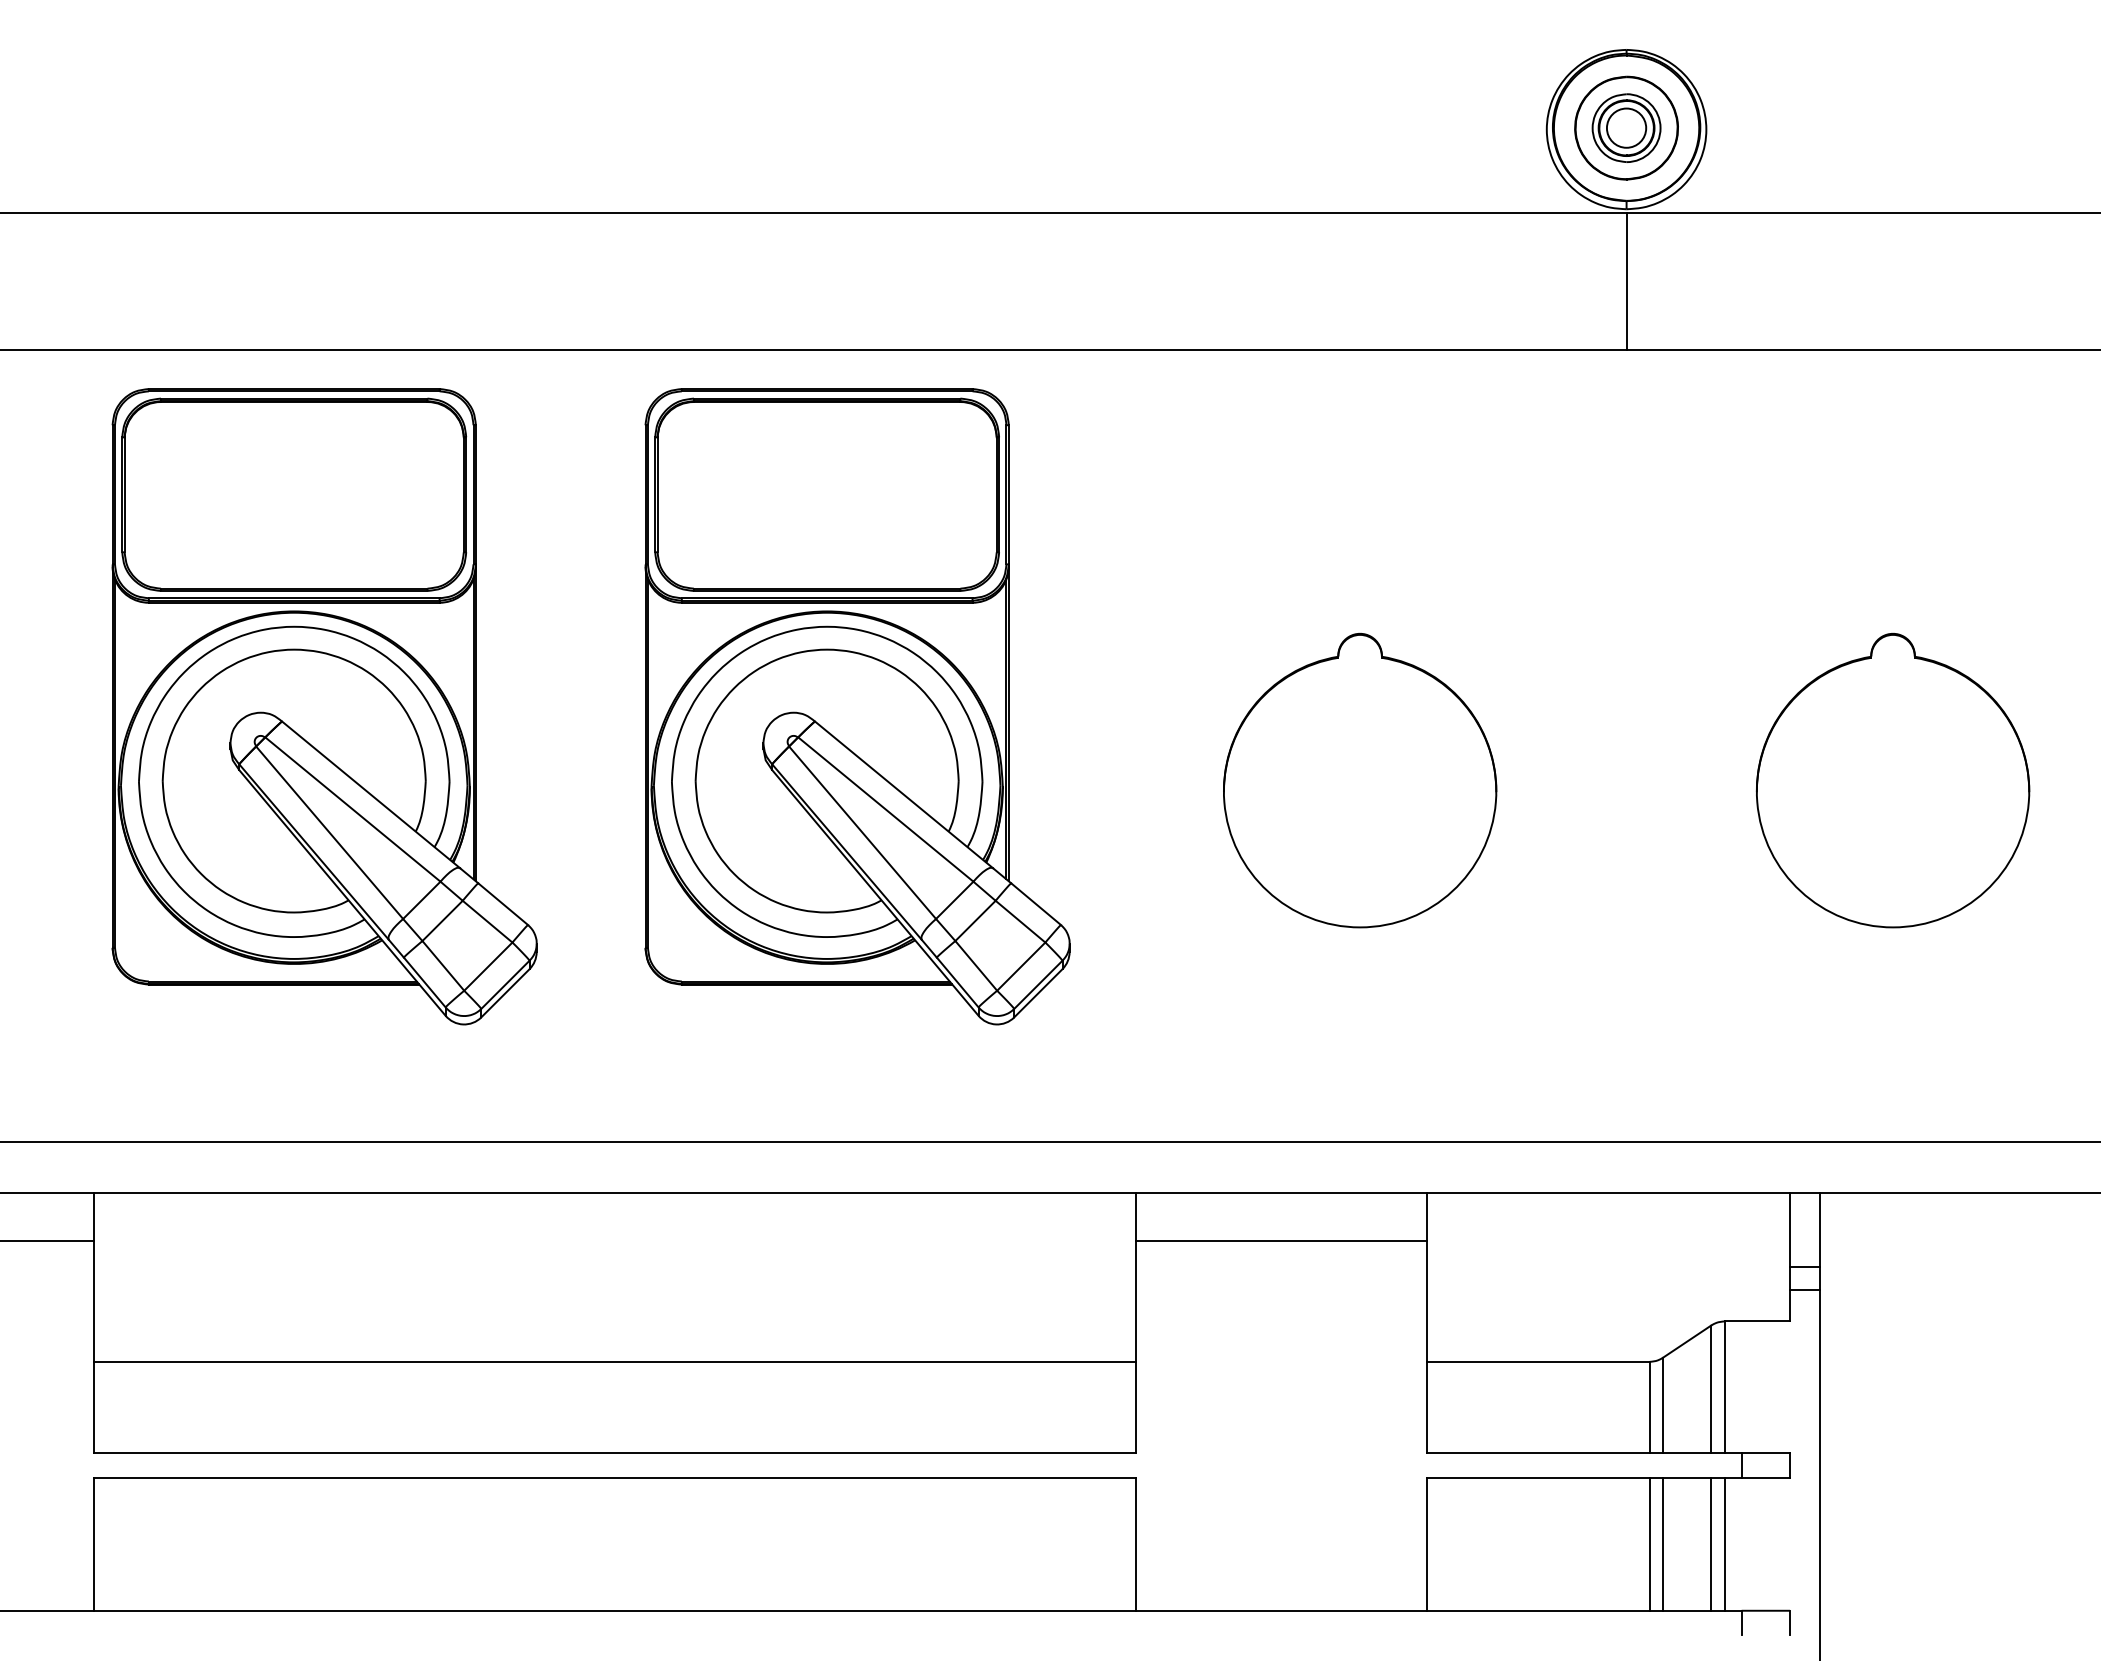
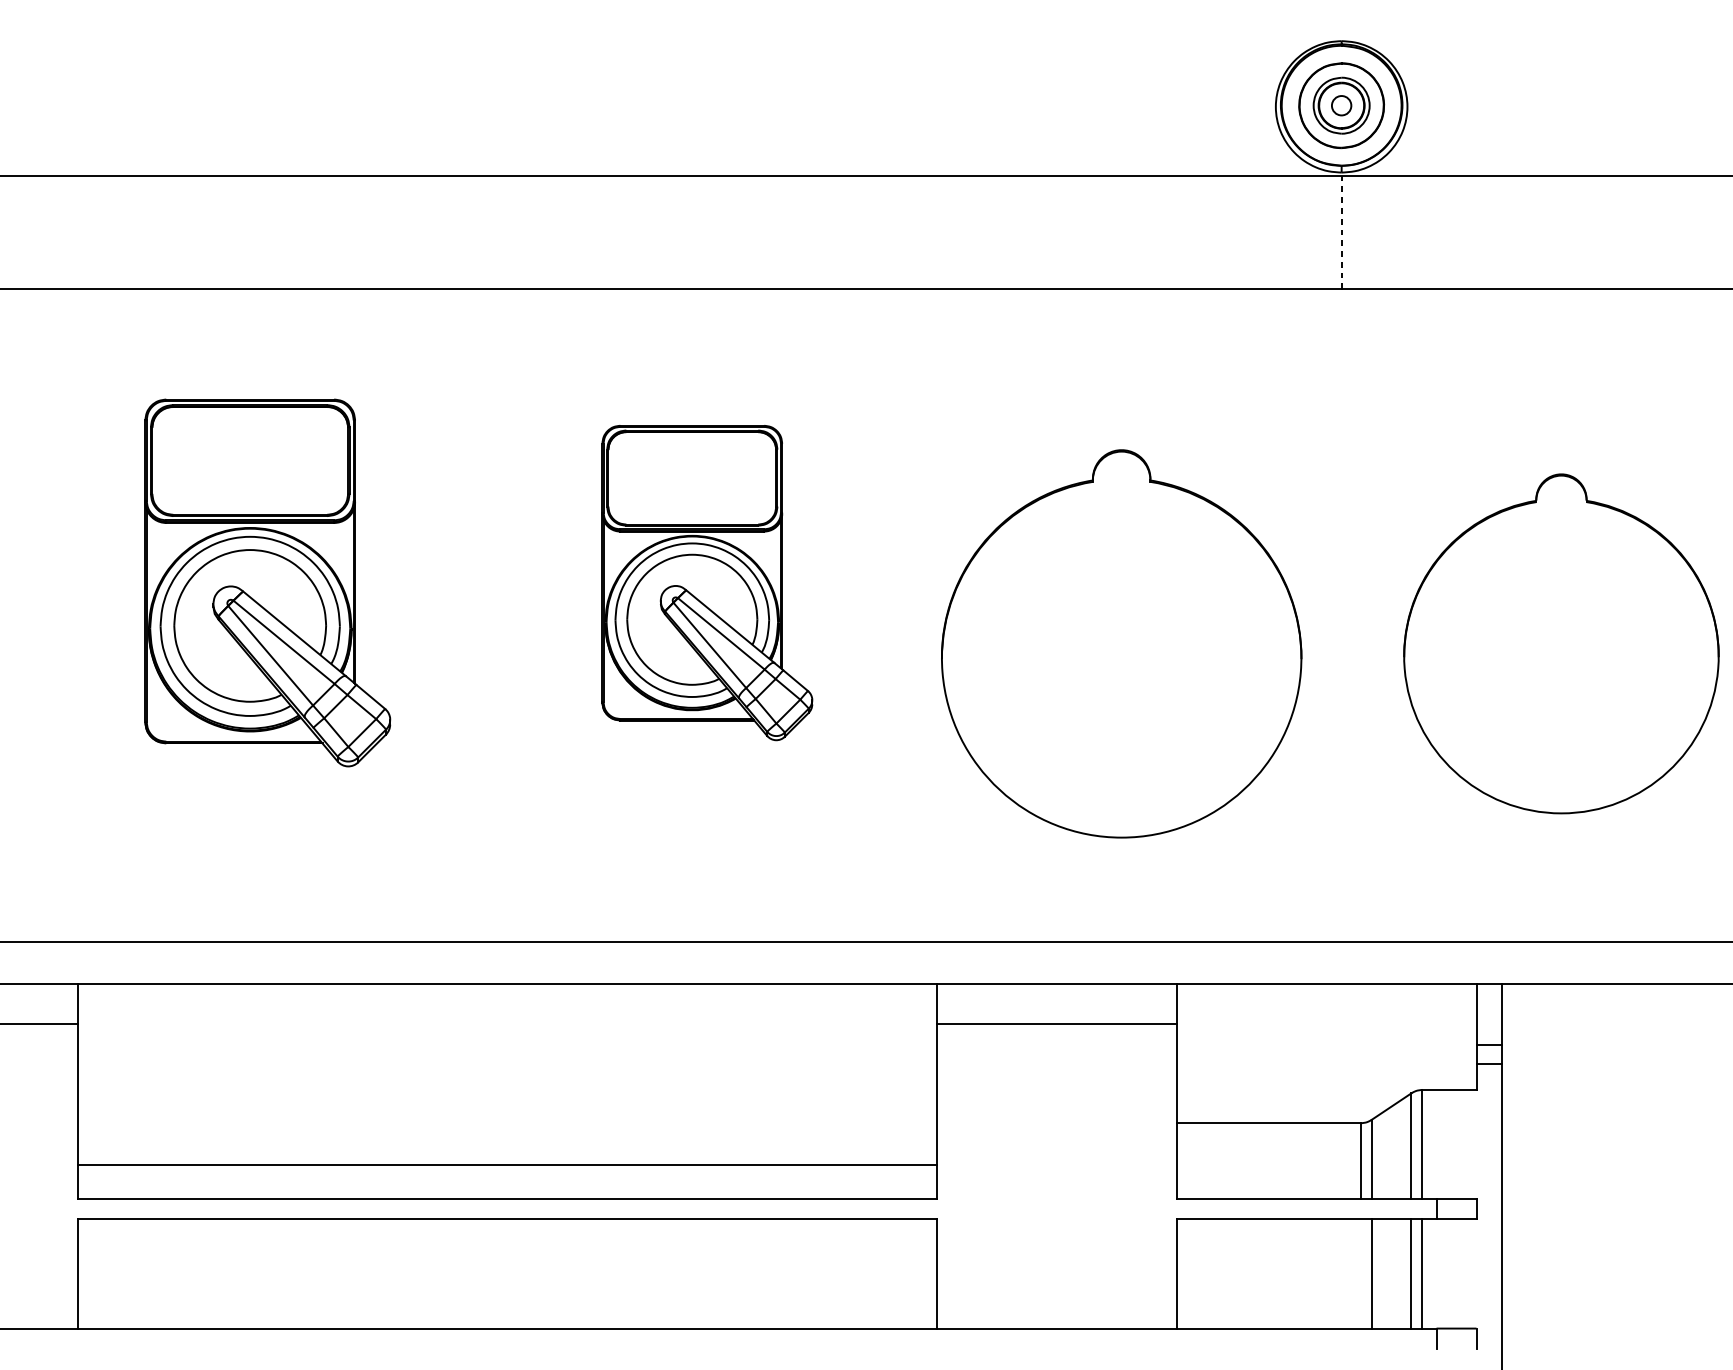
circle: (1626, 127) -> (1341, 105), size x0.6
line: (1626, 281) -> (1341, 232), solid -> dashed
part: (324, 706) -> (267, 582), size x0.7
part: (857, 706) -> (707, 582), size x0.6
part: (1360, 780) -> (1122, 643), size x1.6
part: (1892, 780) -> (1560, 643), size x1.4
line: (615, 1361) -> (507, 1165), moved
line: (1649, 1543) -> (1360, 1273), removed

